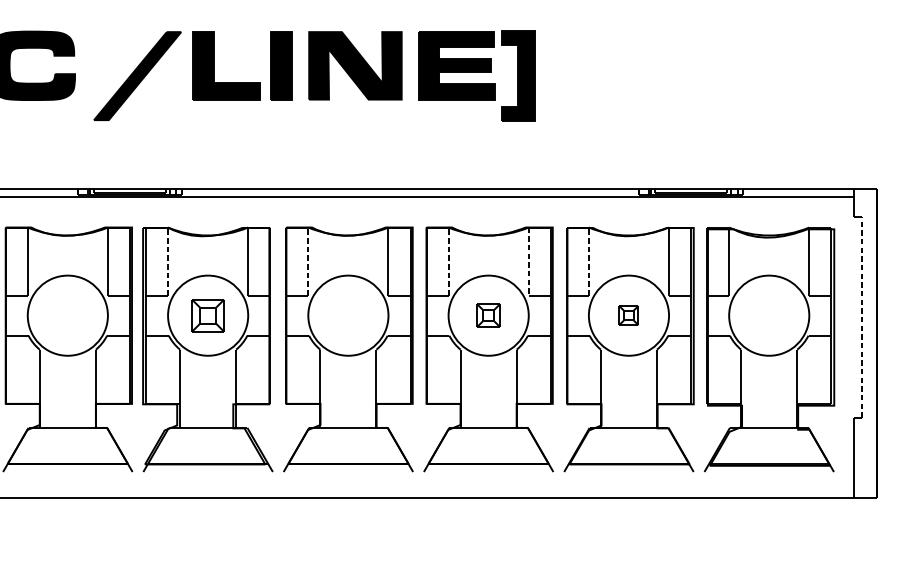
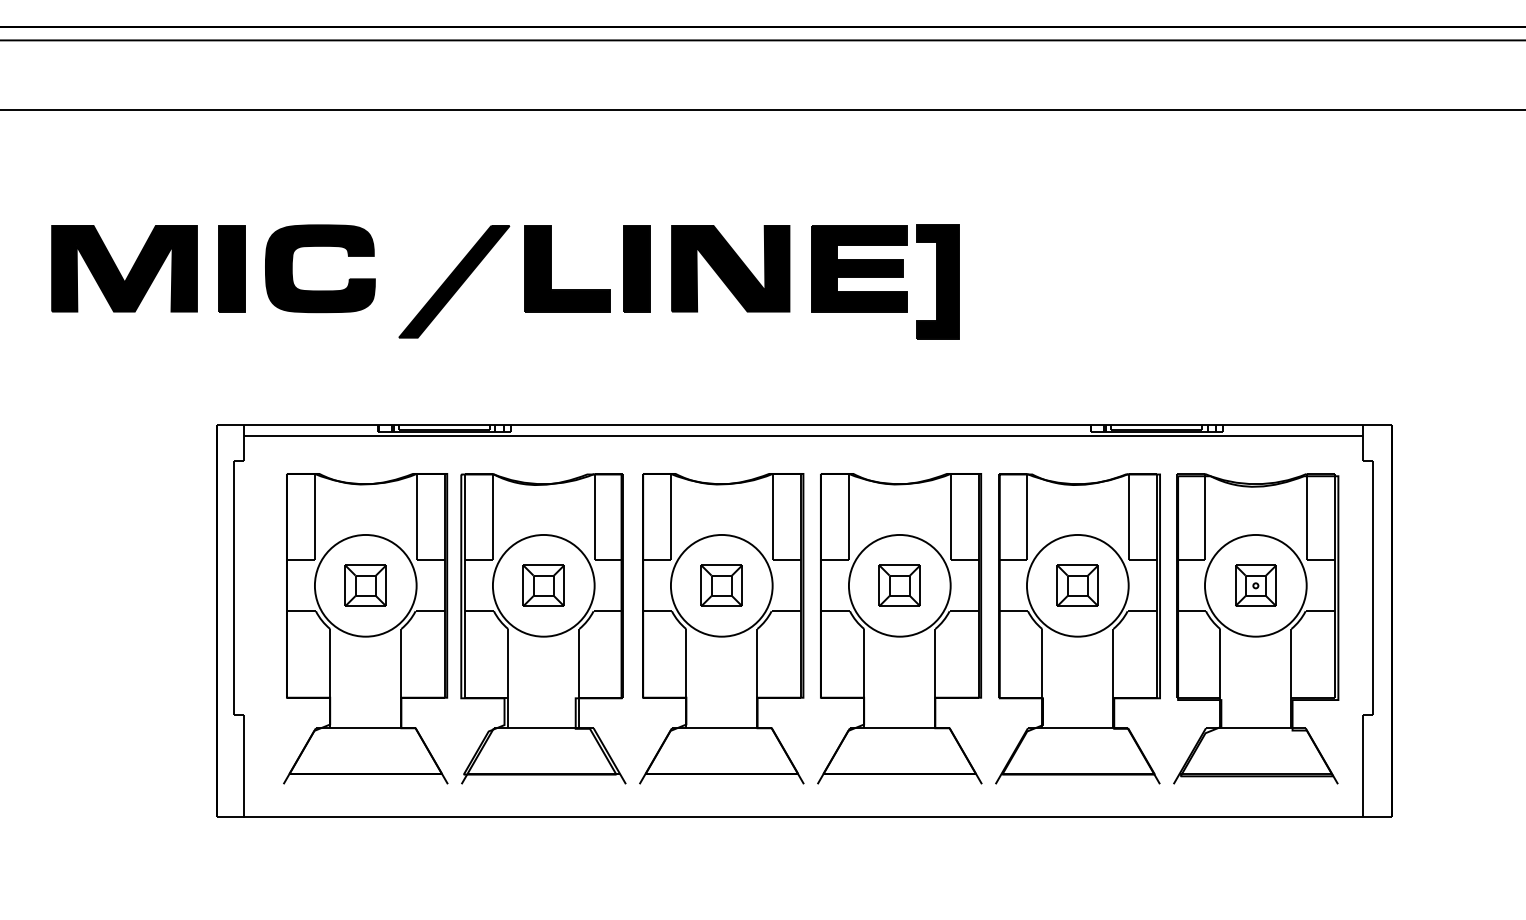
line: (167, 261) -> (492, 516), dashed -> solid
line: (307, 261) -> (670, 516), dashed -> solid
line: (448, 261) -> (848, 516), dashed -> solid
line: (528, 261) -> (950, 517), dashed -> solid
line: (588, 261) -> (1026, 516), dashed -> solid
part: (67, 315) -> (365, 585), added
part: (348, 315) -> (721, 585), added
part: (488, 315) -> (899, 585), size x1.43
part: (628, 315) -> (1077, 585), size x1.67
part: (768, 315) -> (1255, 585), added
line: (861, 317) -> (1373, 587), dashed -> solid

